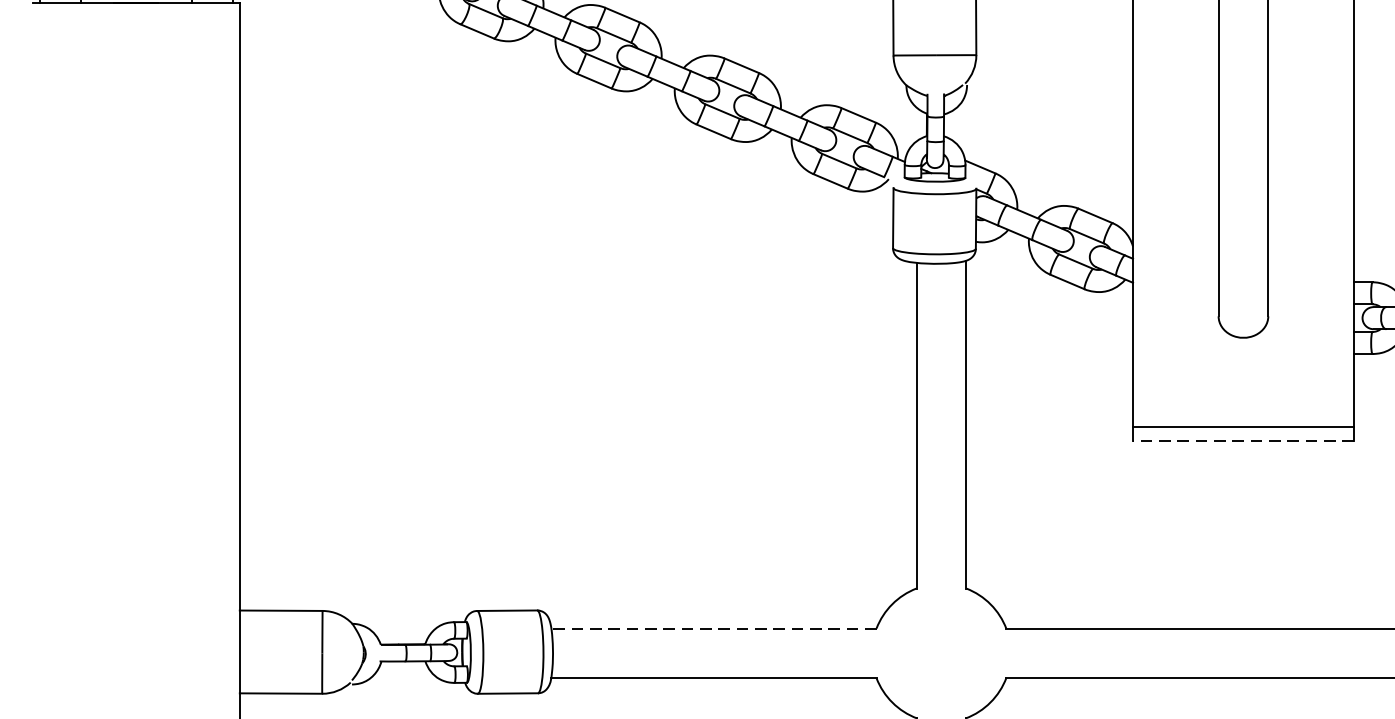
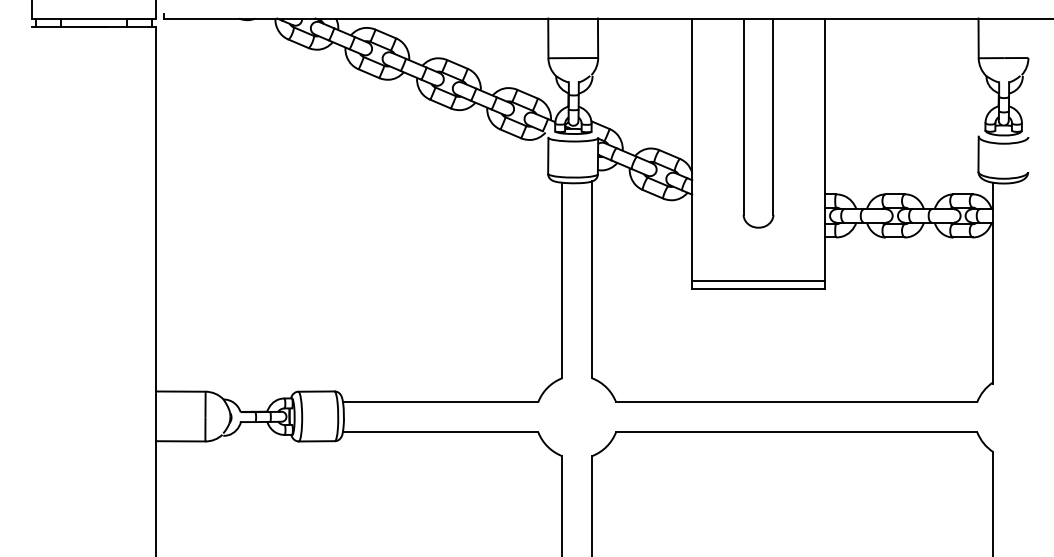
line: (1243, 440) -> (758, 289), dashed -> solid
line: (713, 628) -> (440, 402), dashed -> solid

